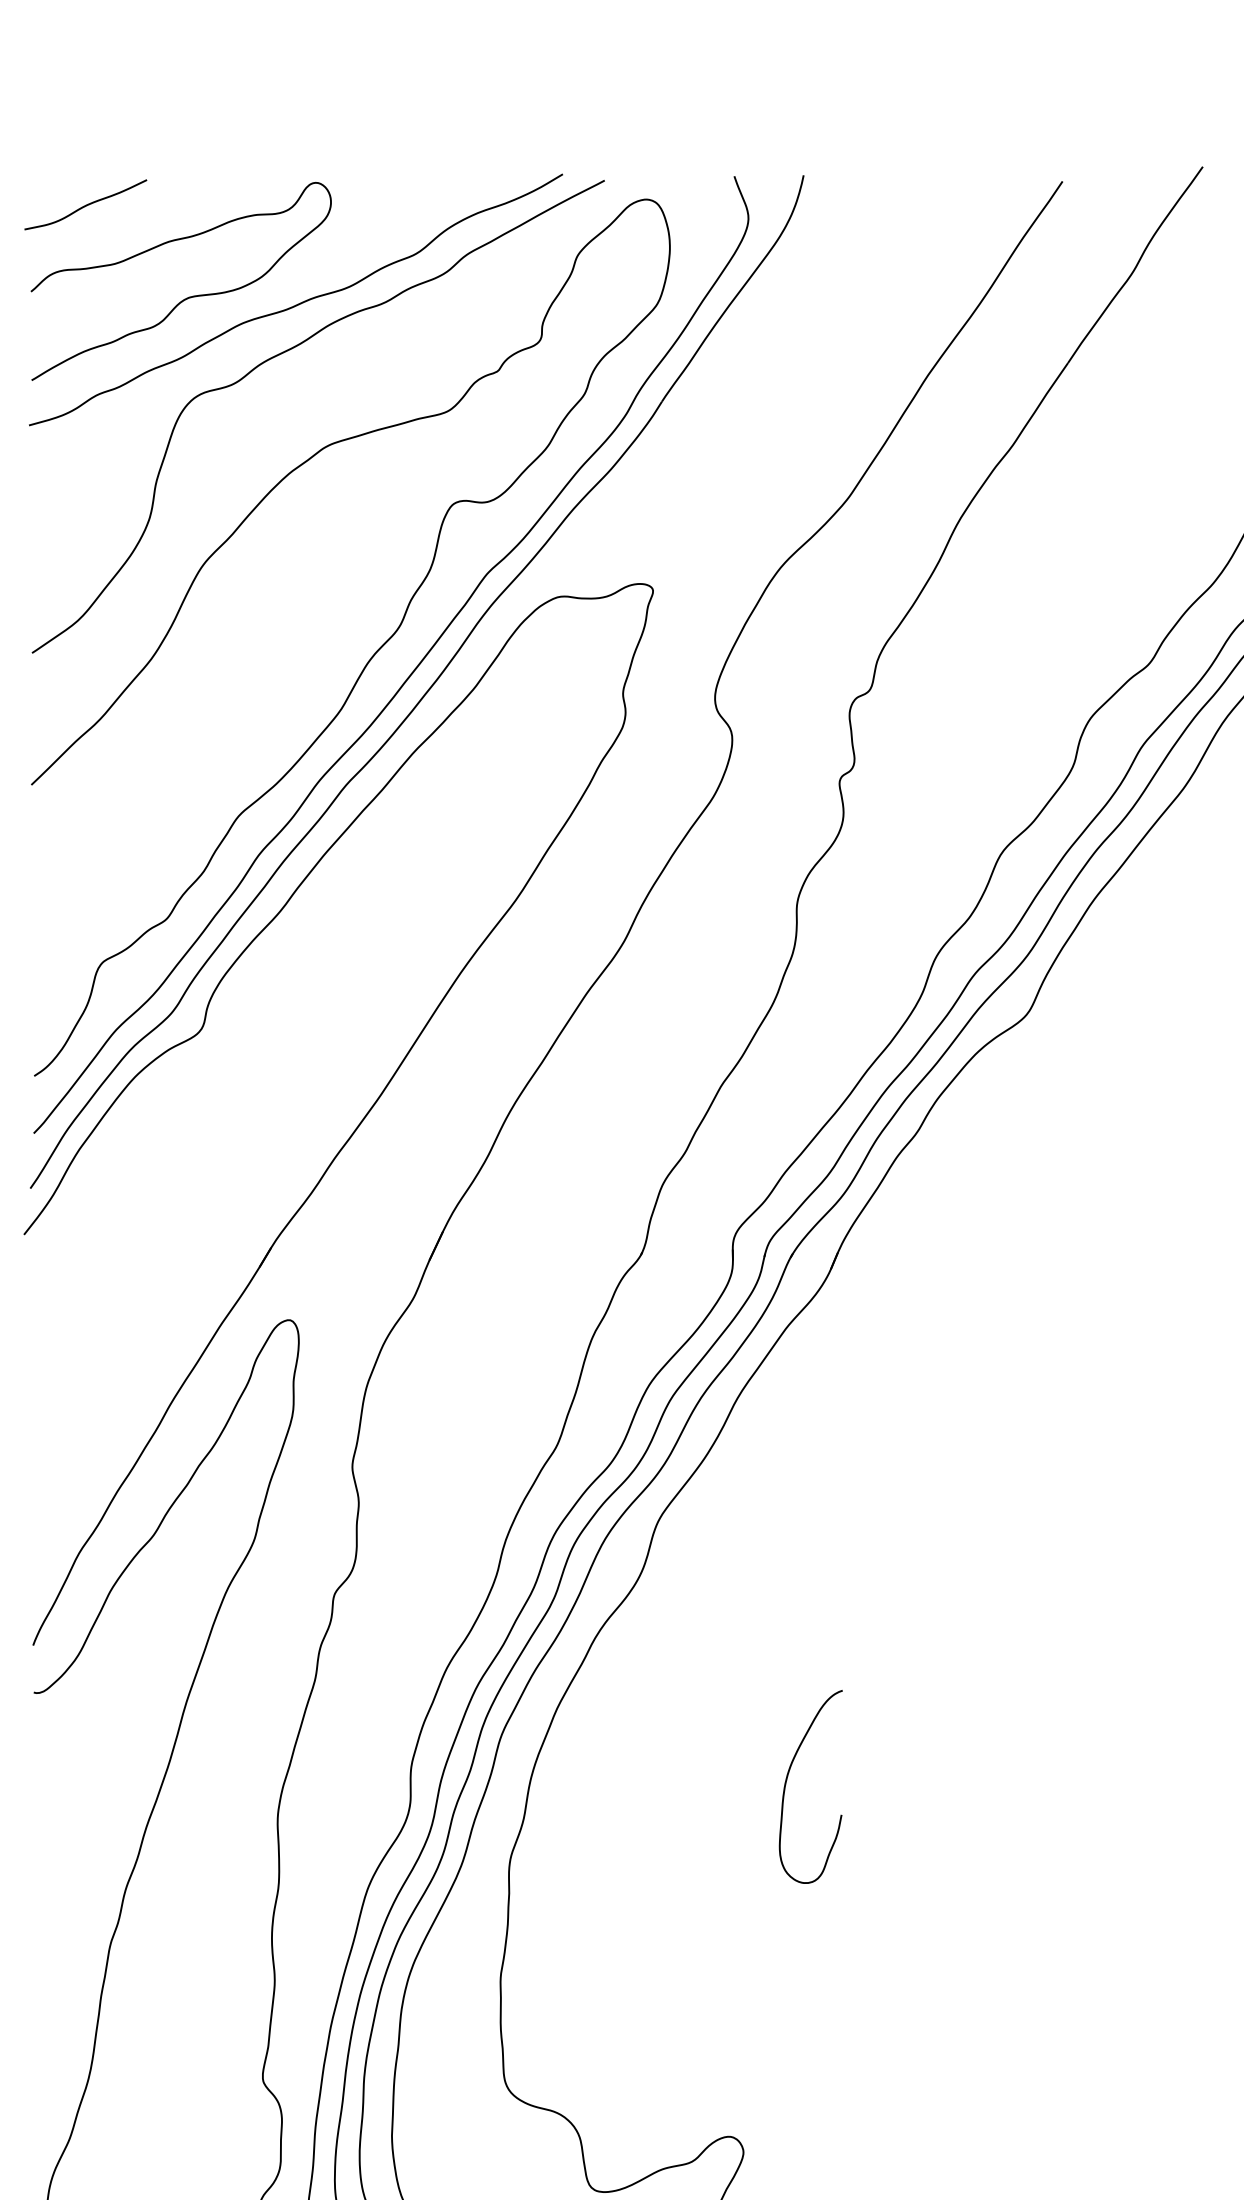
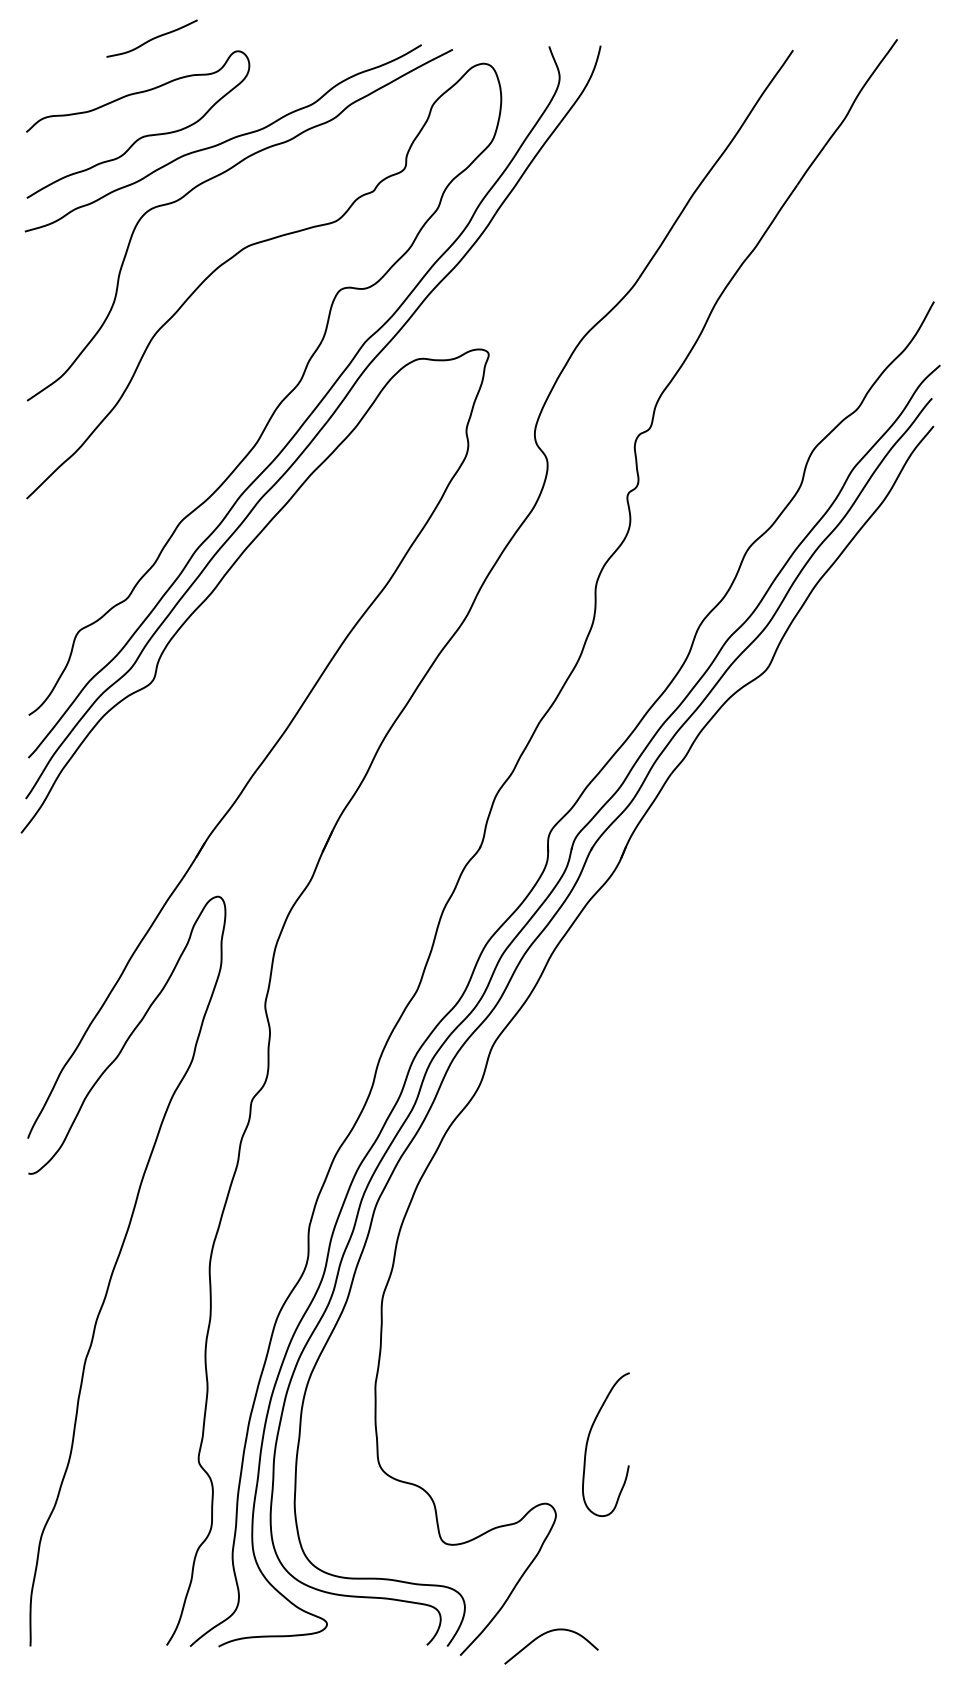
curve: (85, 204) -> (151, 38), moved
curve: (787, 1782) -> (588, 1441), moved

